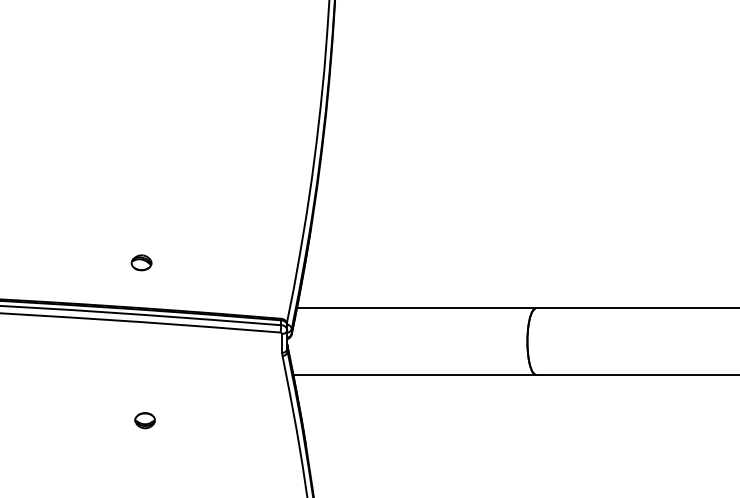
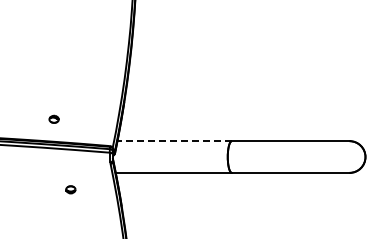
part: (140, 261) -> (53, 118), moved
line: (416, 309) -> (174, 141), solid -> dashed
part: (144, 419) -> (70, 189), moved

